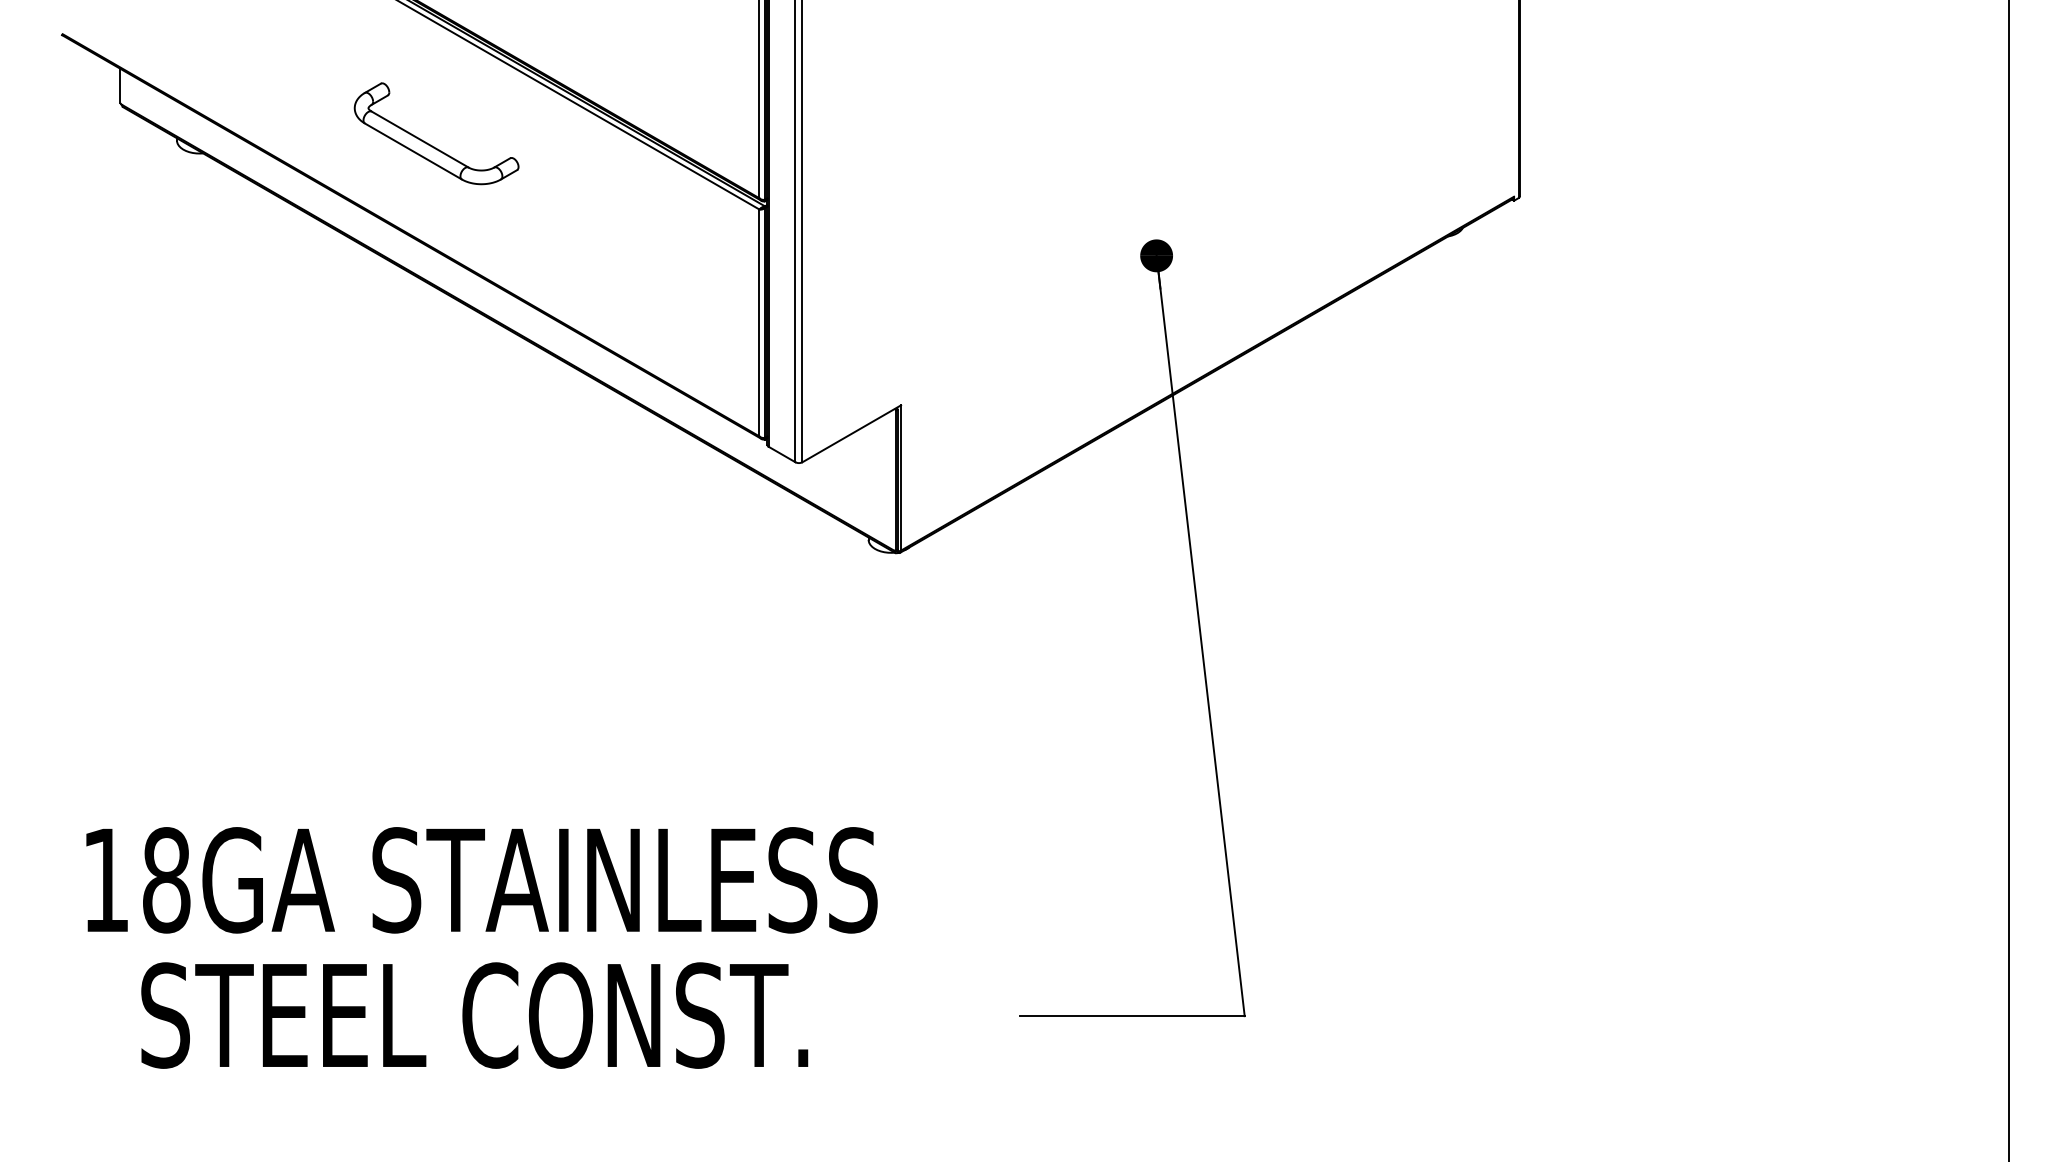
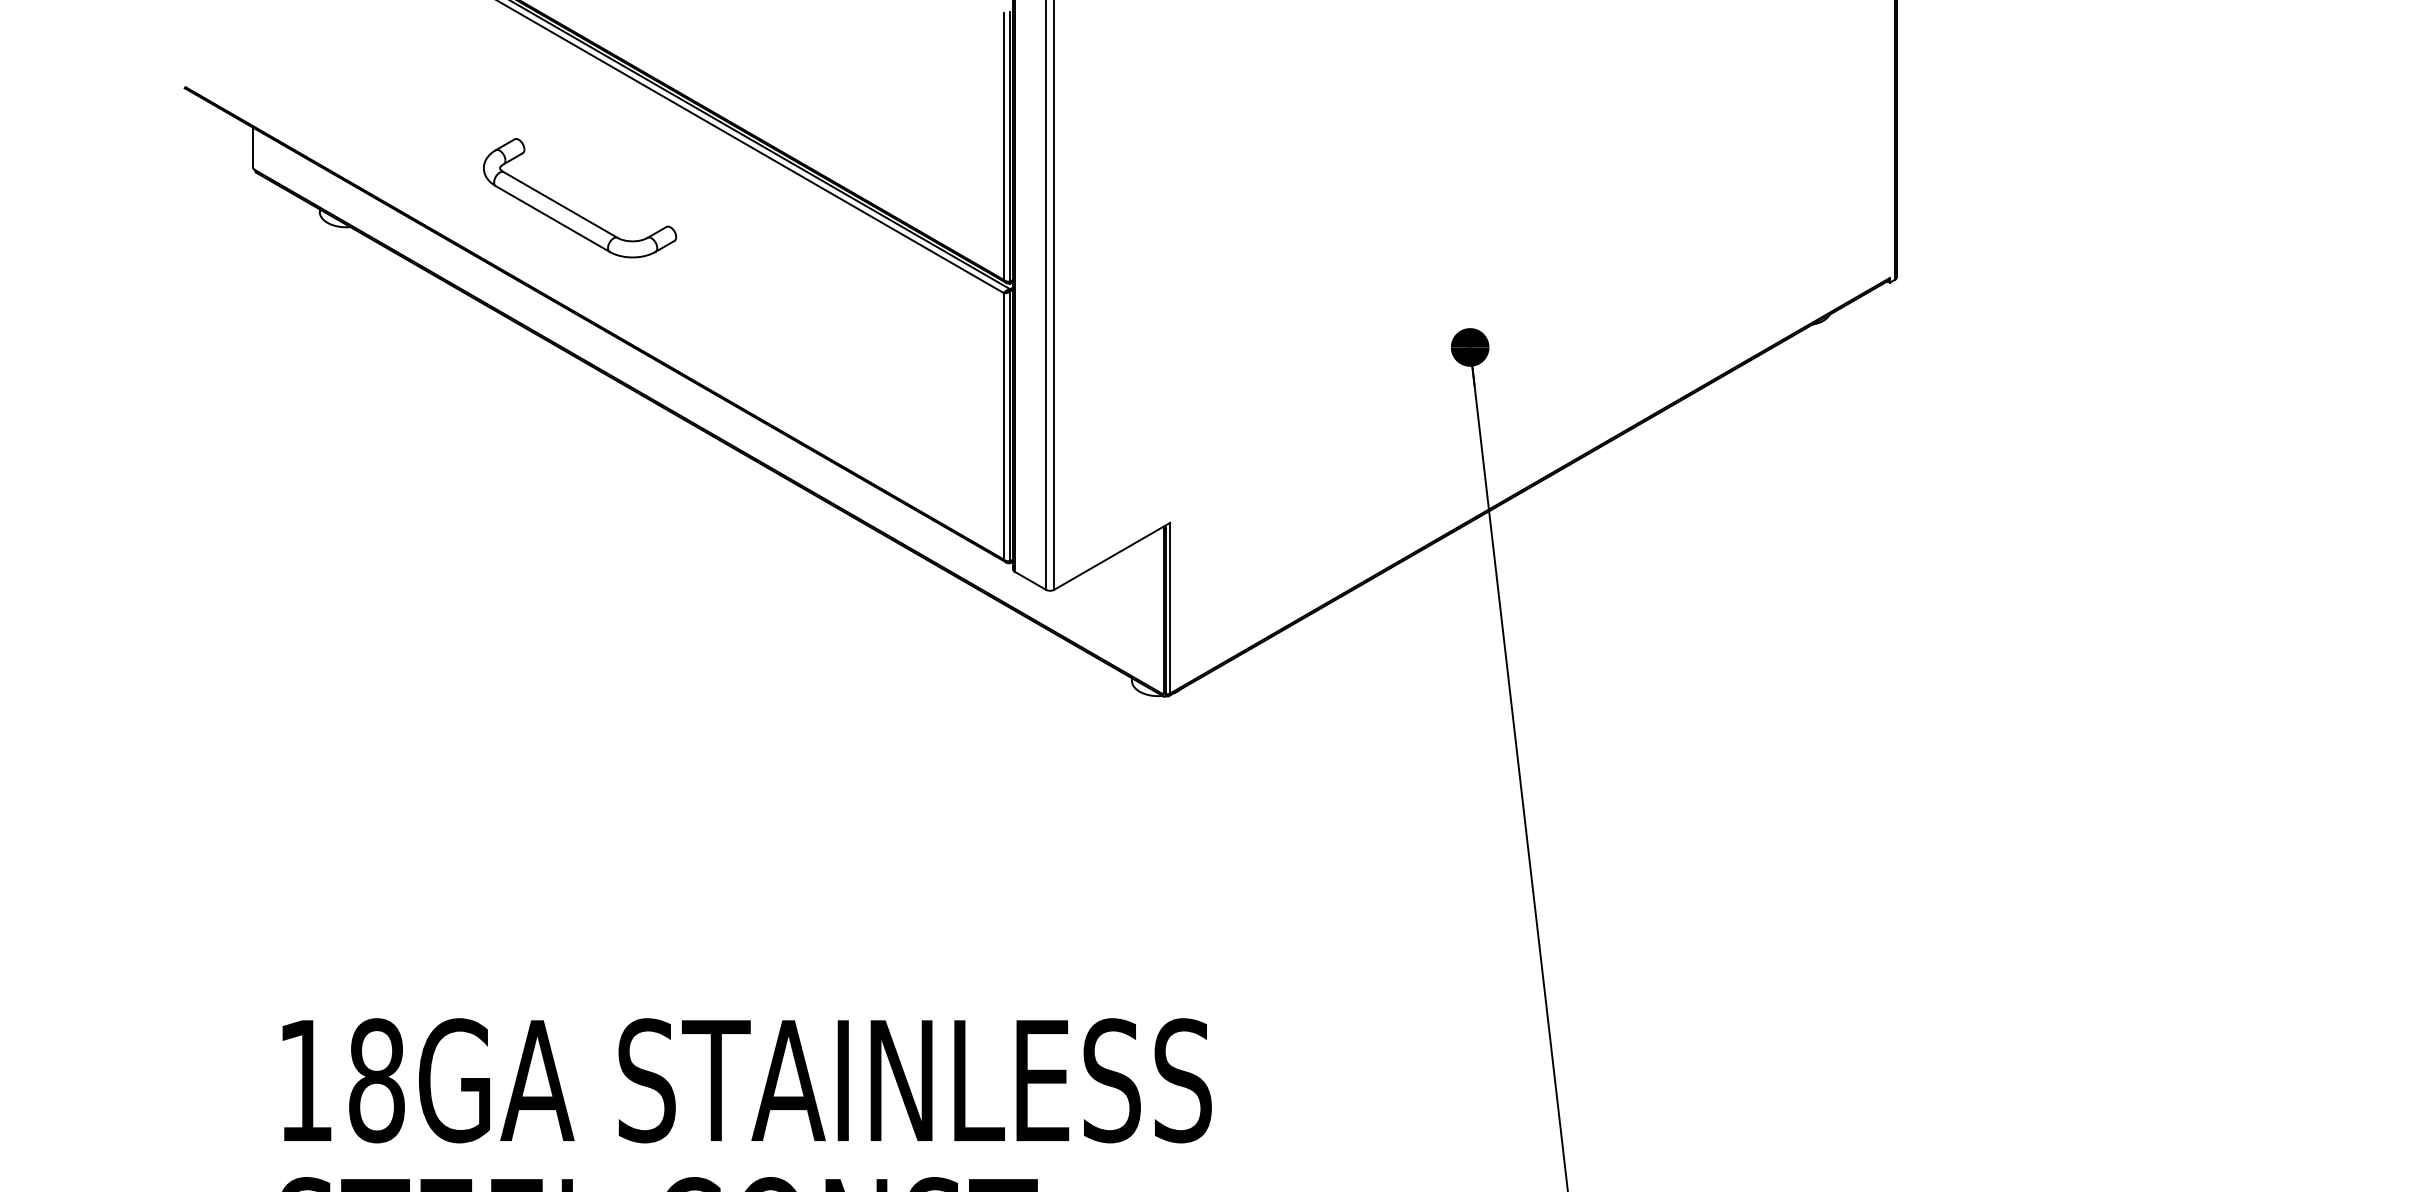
part: (429, 143) -> (571, 209), moved
text: (481, 880) -> (746, 1080), moved

